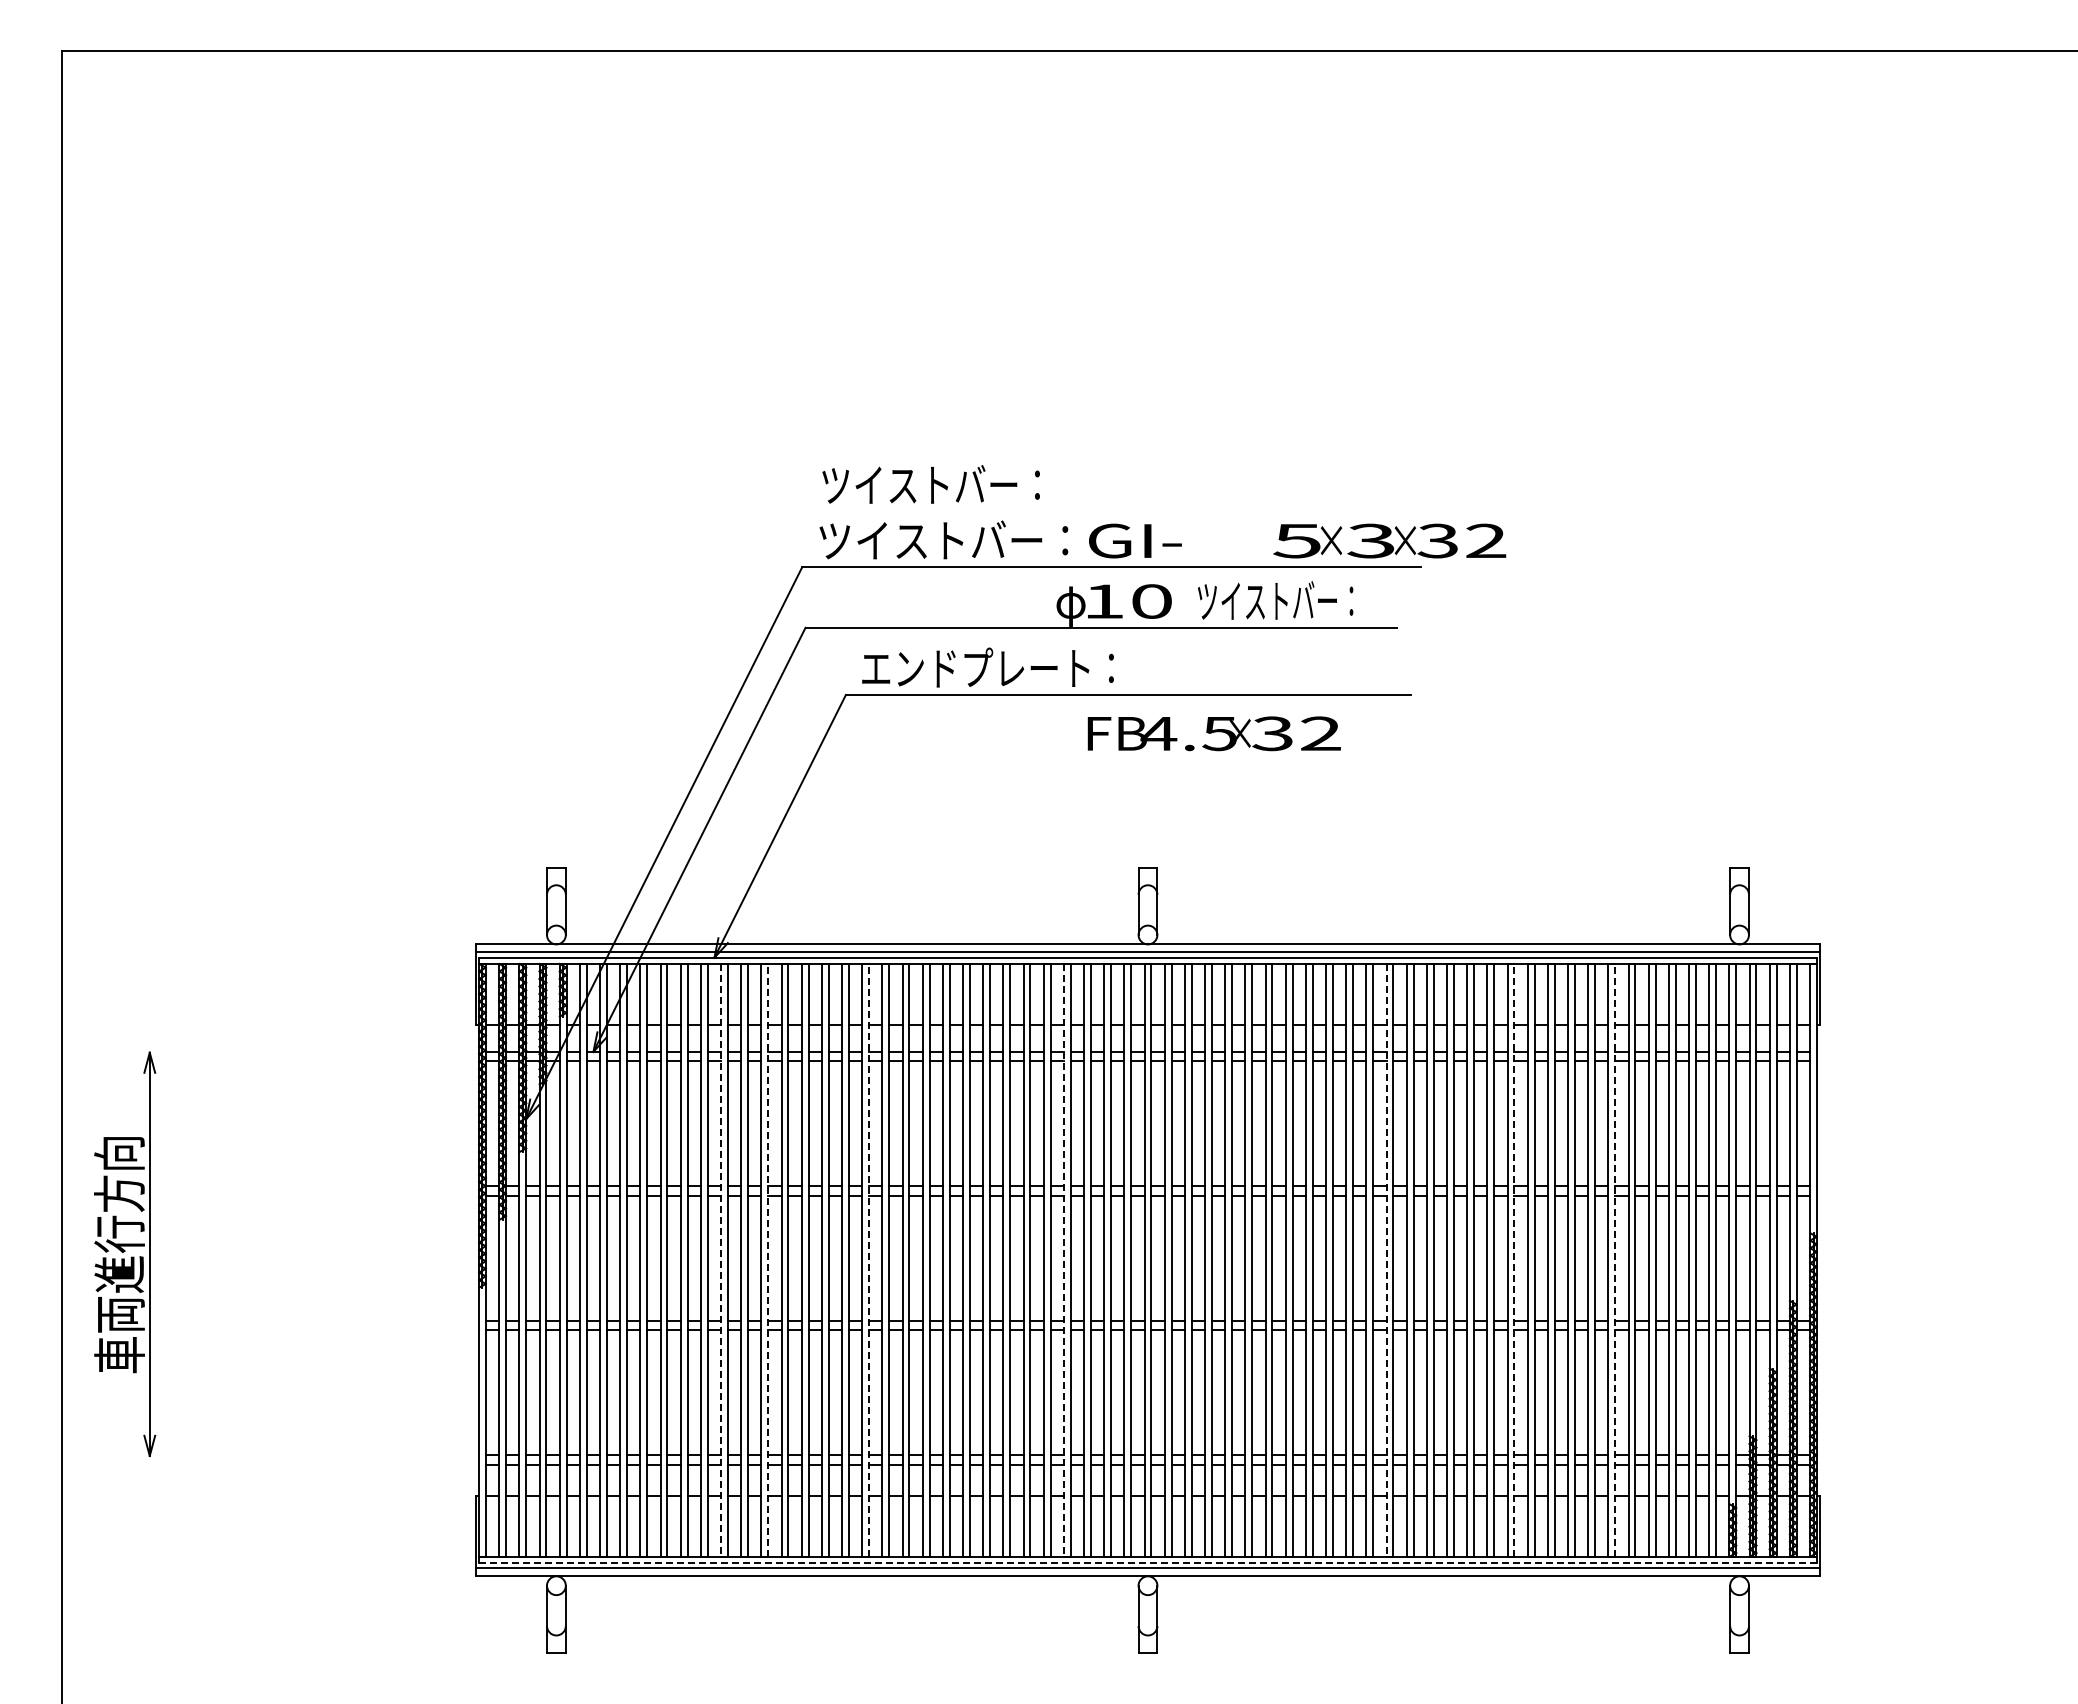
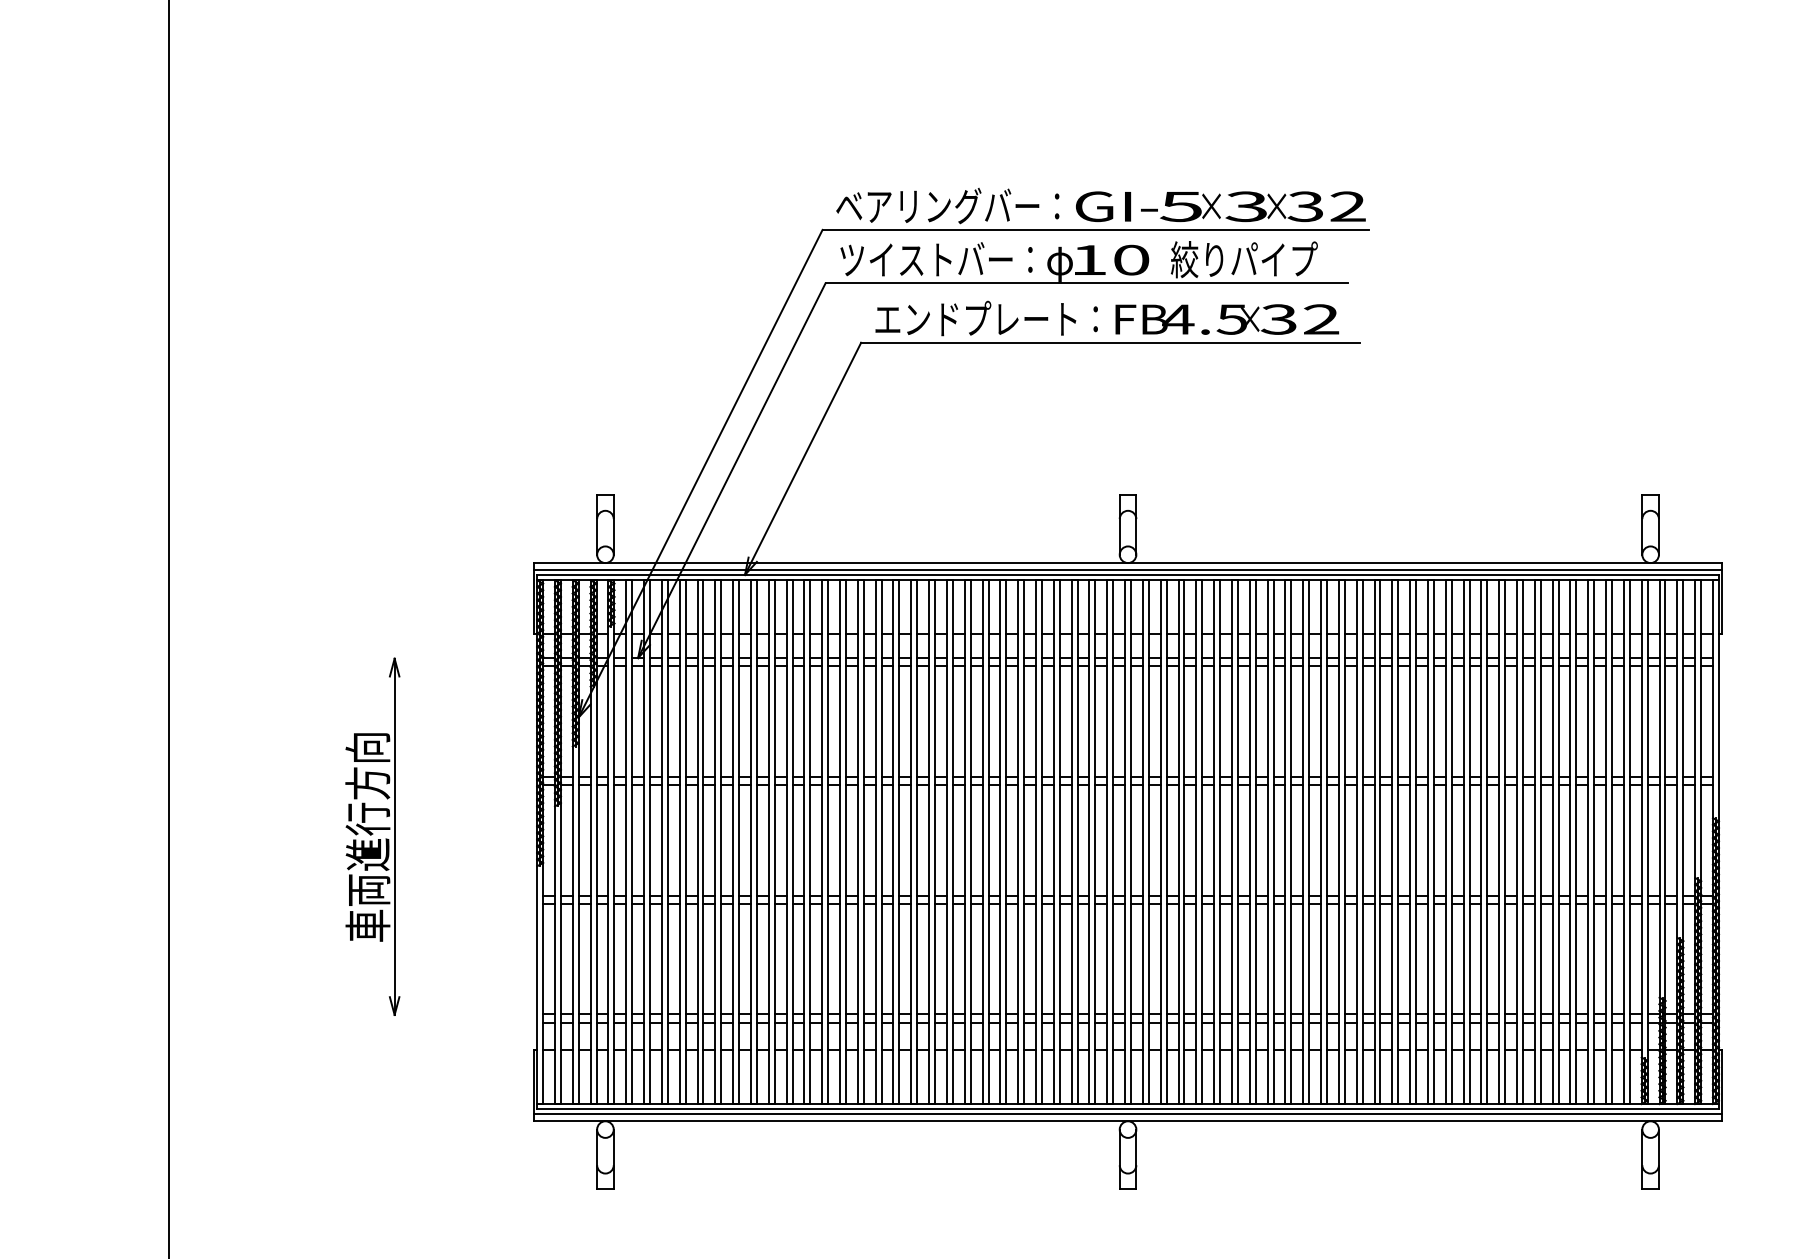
text: (930, 484) -> (935, 259), moved
text: (943, 539) -> (947, 205), ツイストバー： -> ベアリングバー：
text: (1389, 540) -> (1262, 206), moved
text: (1279, 600) -> (1244, 259), ツイストバー： -> 絞りパイプ
text: (1213, 733) -> (1226, 319), moved
part: (125, 1253) -> (373, 836), moved
line: (768, 1259) -> (792, 841), dashed -> solid
line: (869, 1259) -> (882, 841), dashed -> solid
line: (1514, 1259) -> (1451, 841), dashed -> solid
line: (1615, 1259) -> (1541, 841), dashed -> solid
line: (721, 1260) -> (751, 842), dashed -> solid
line: (1063, 1260) -> (1053, 842), dashed -> solid
line: (1386, 1260) -> (1338, 842), dashed -> solid
line: (1147, 1562) -> (1127, 1109), dashed -> solid

